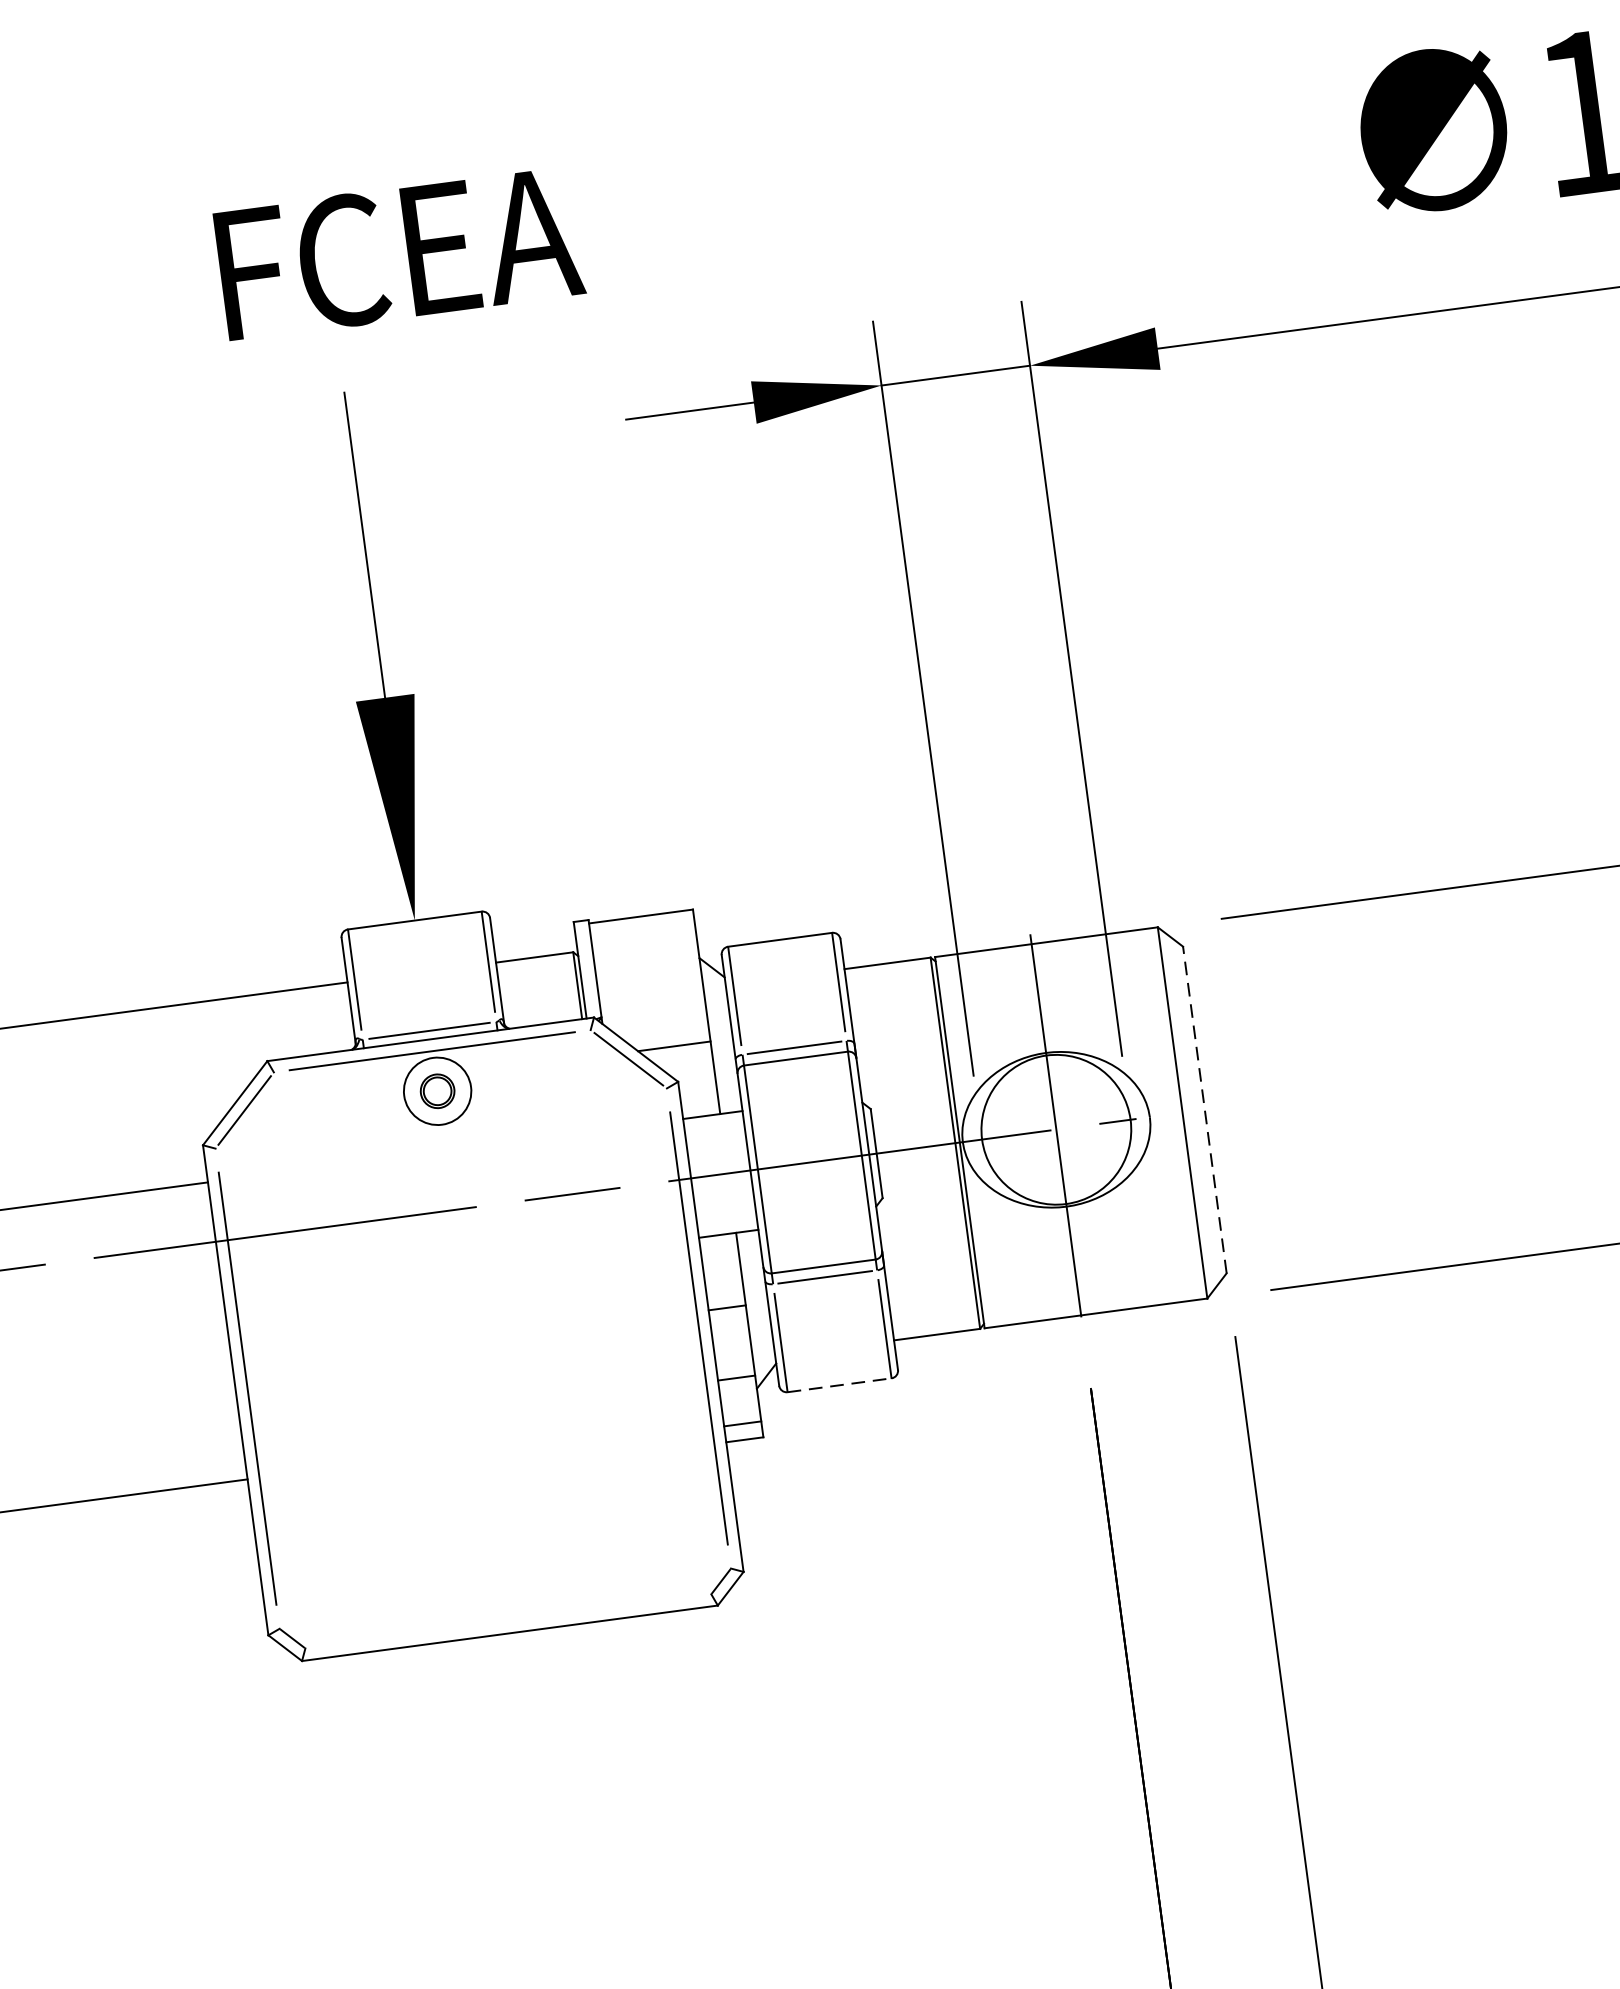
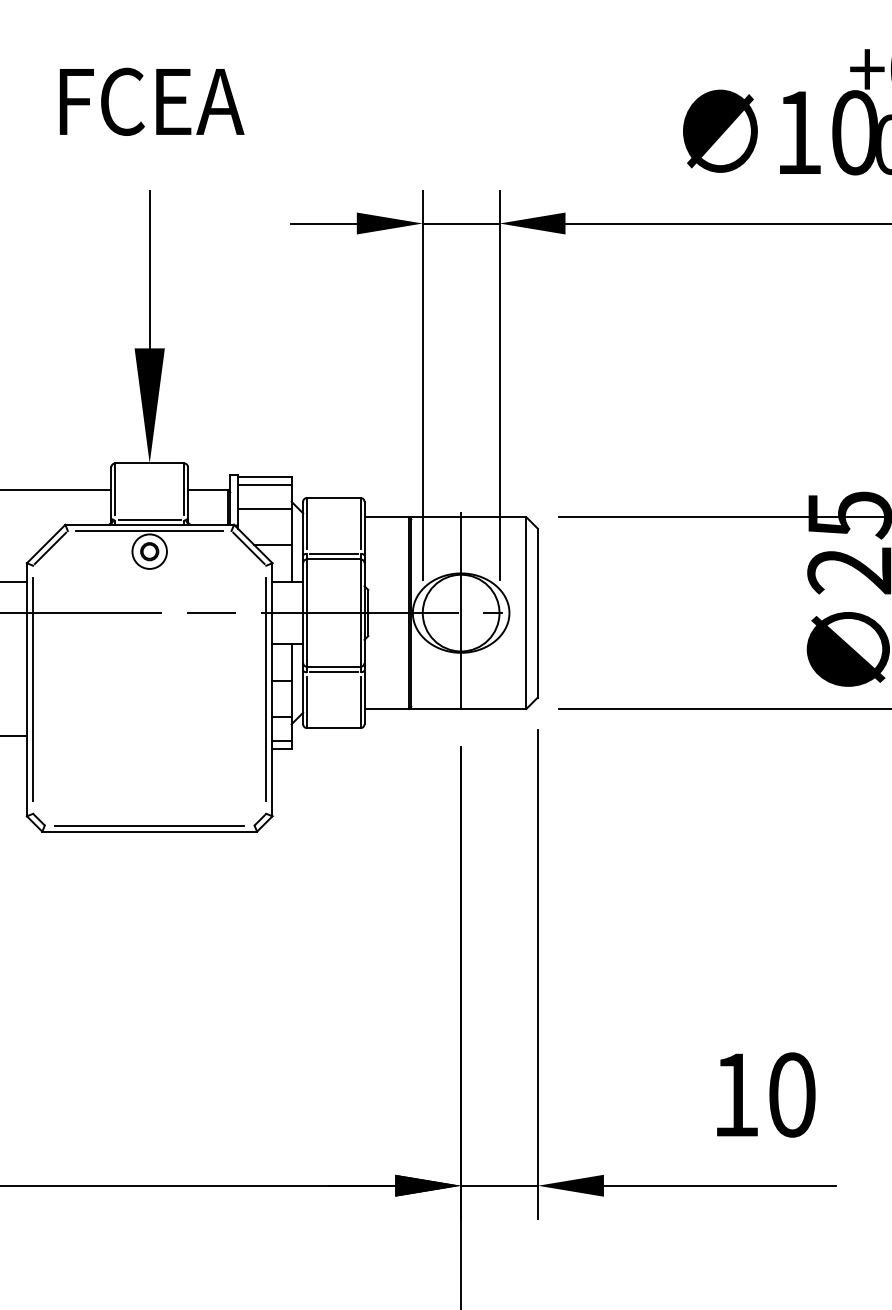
text: (398, 252) -> (151, 101), moved
line: (642, 931) -> (264, 484), added
line: (648, 978) -> (264, 508), added
line: (1203, 1108) -> (537, 612), dashed -> solid
line: (839, 1386) -> (333, 728), dashed -> solid
line: (507, 1621) -> (149, 825), added

